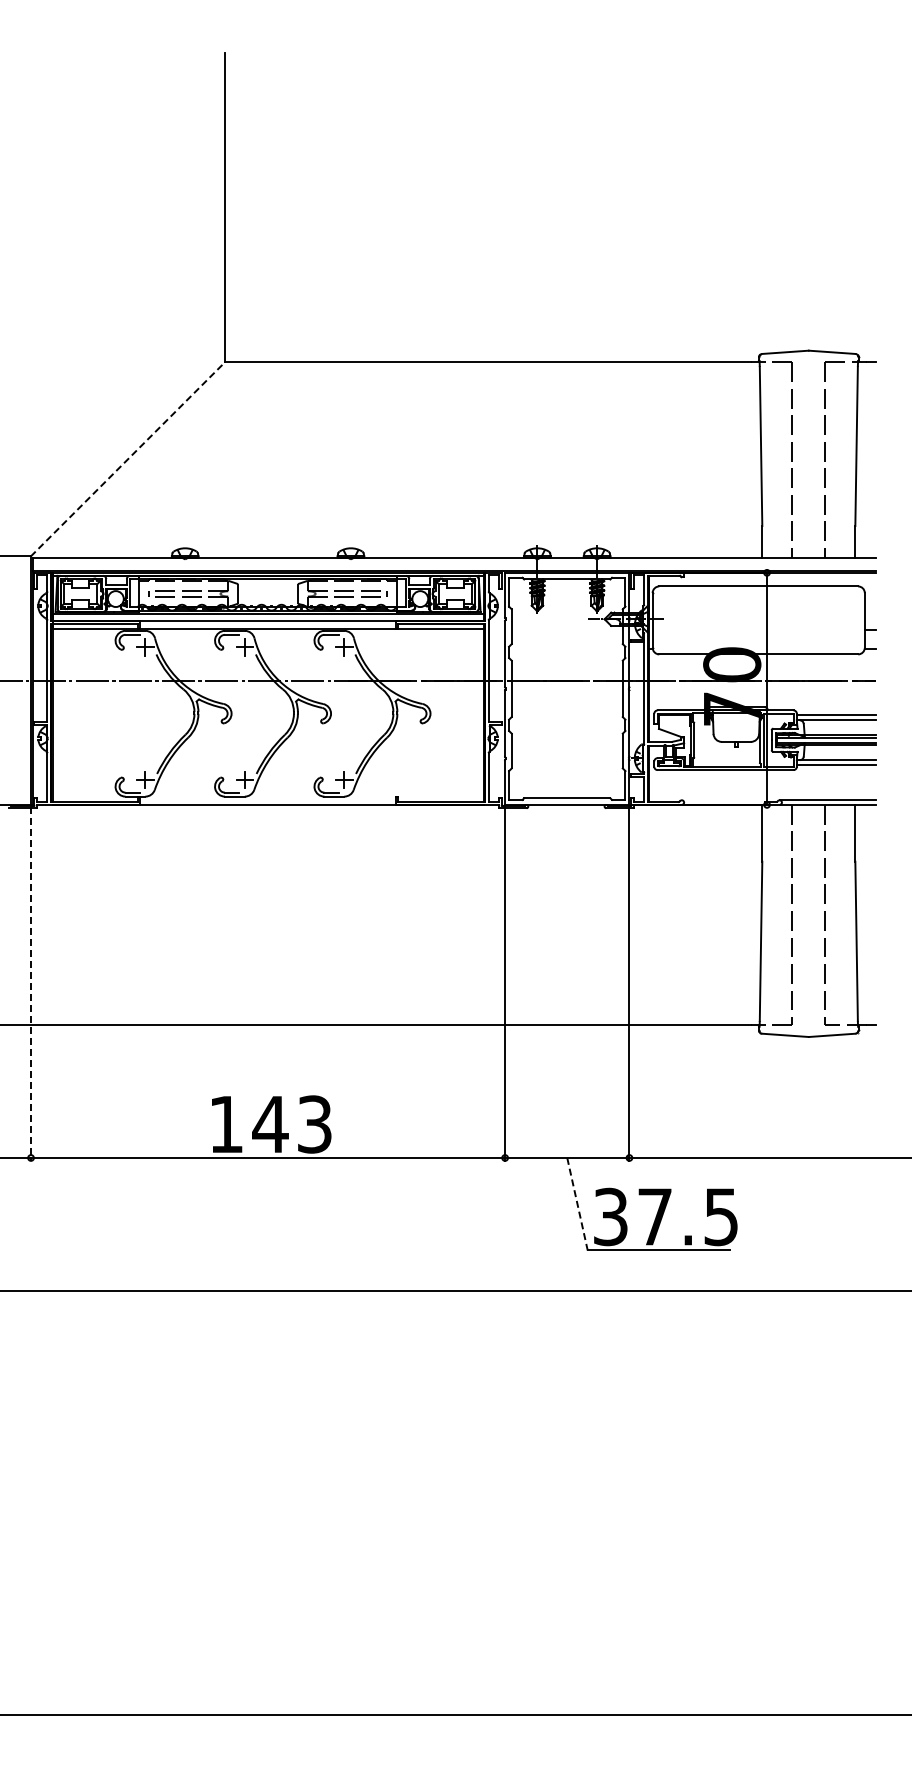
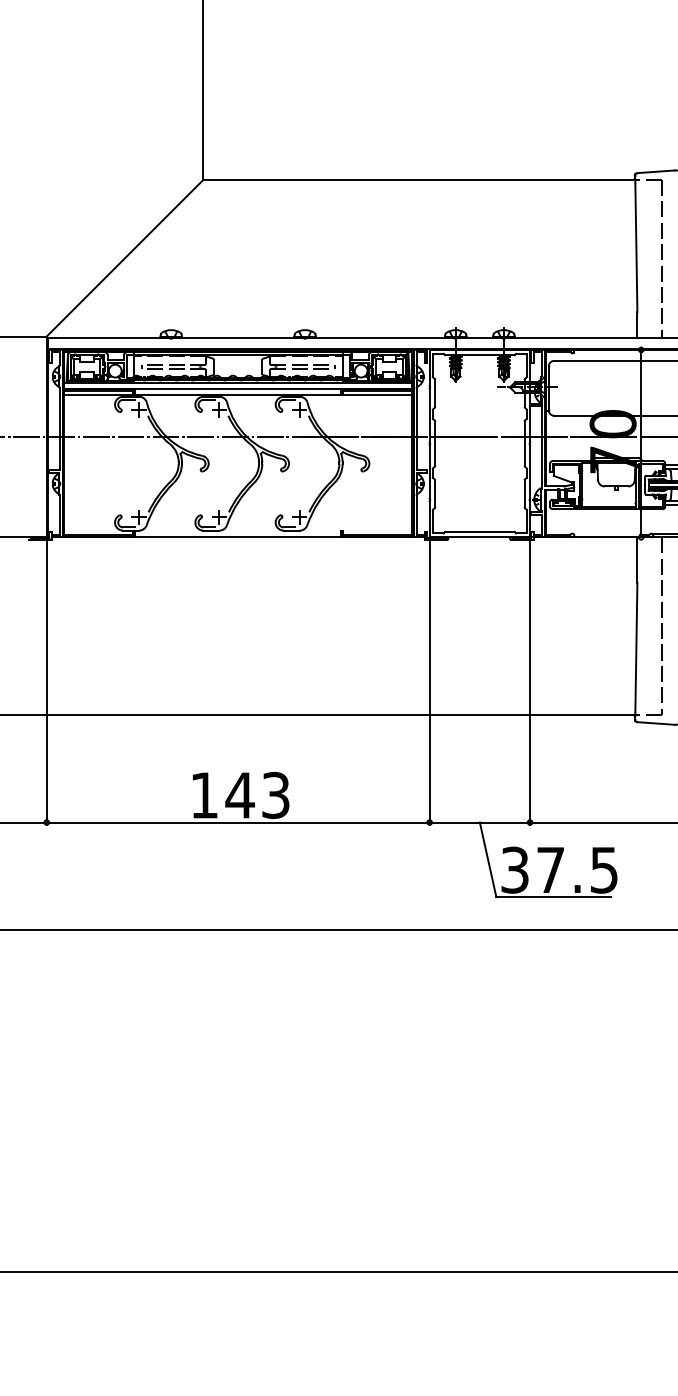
line: (128, 459) -> (125, 258), dashed -> solid
line: (31, 984) -> (47, 682), dashed -> solid
line: (577, 1204) -> (488, 860), dashed -> solid

